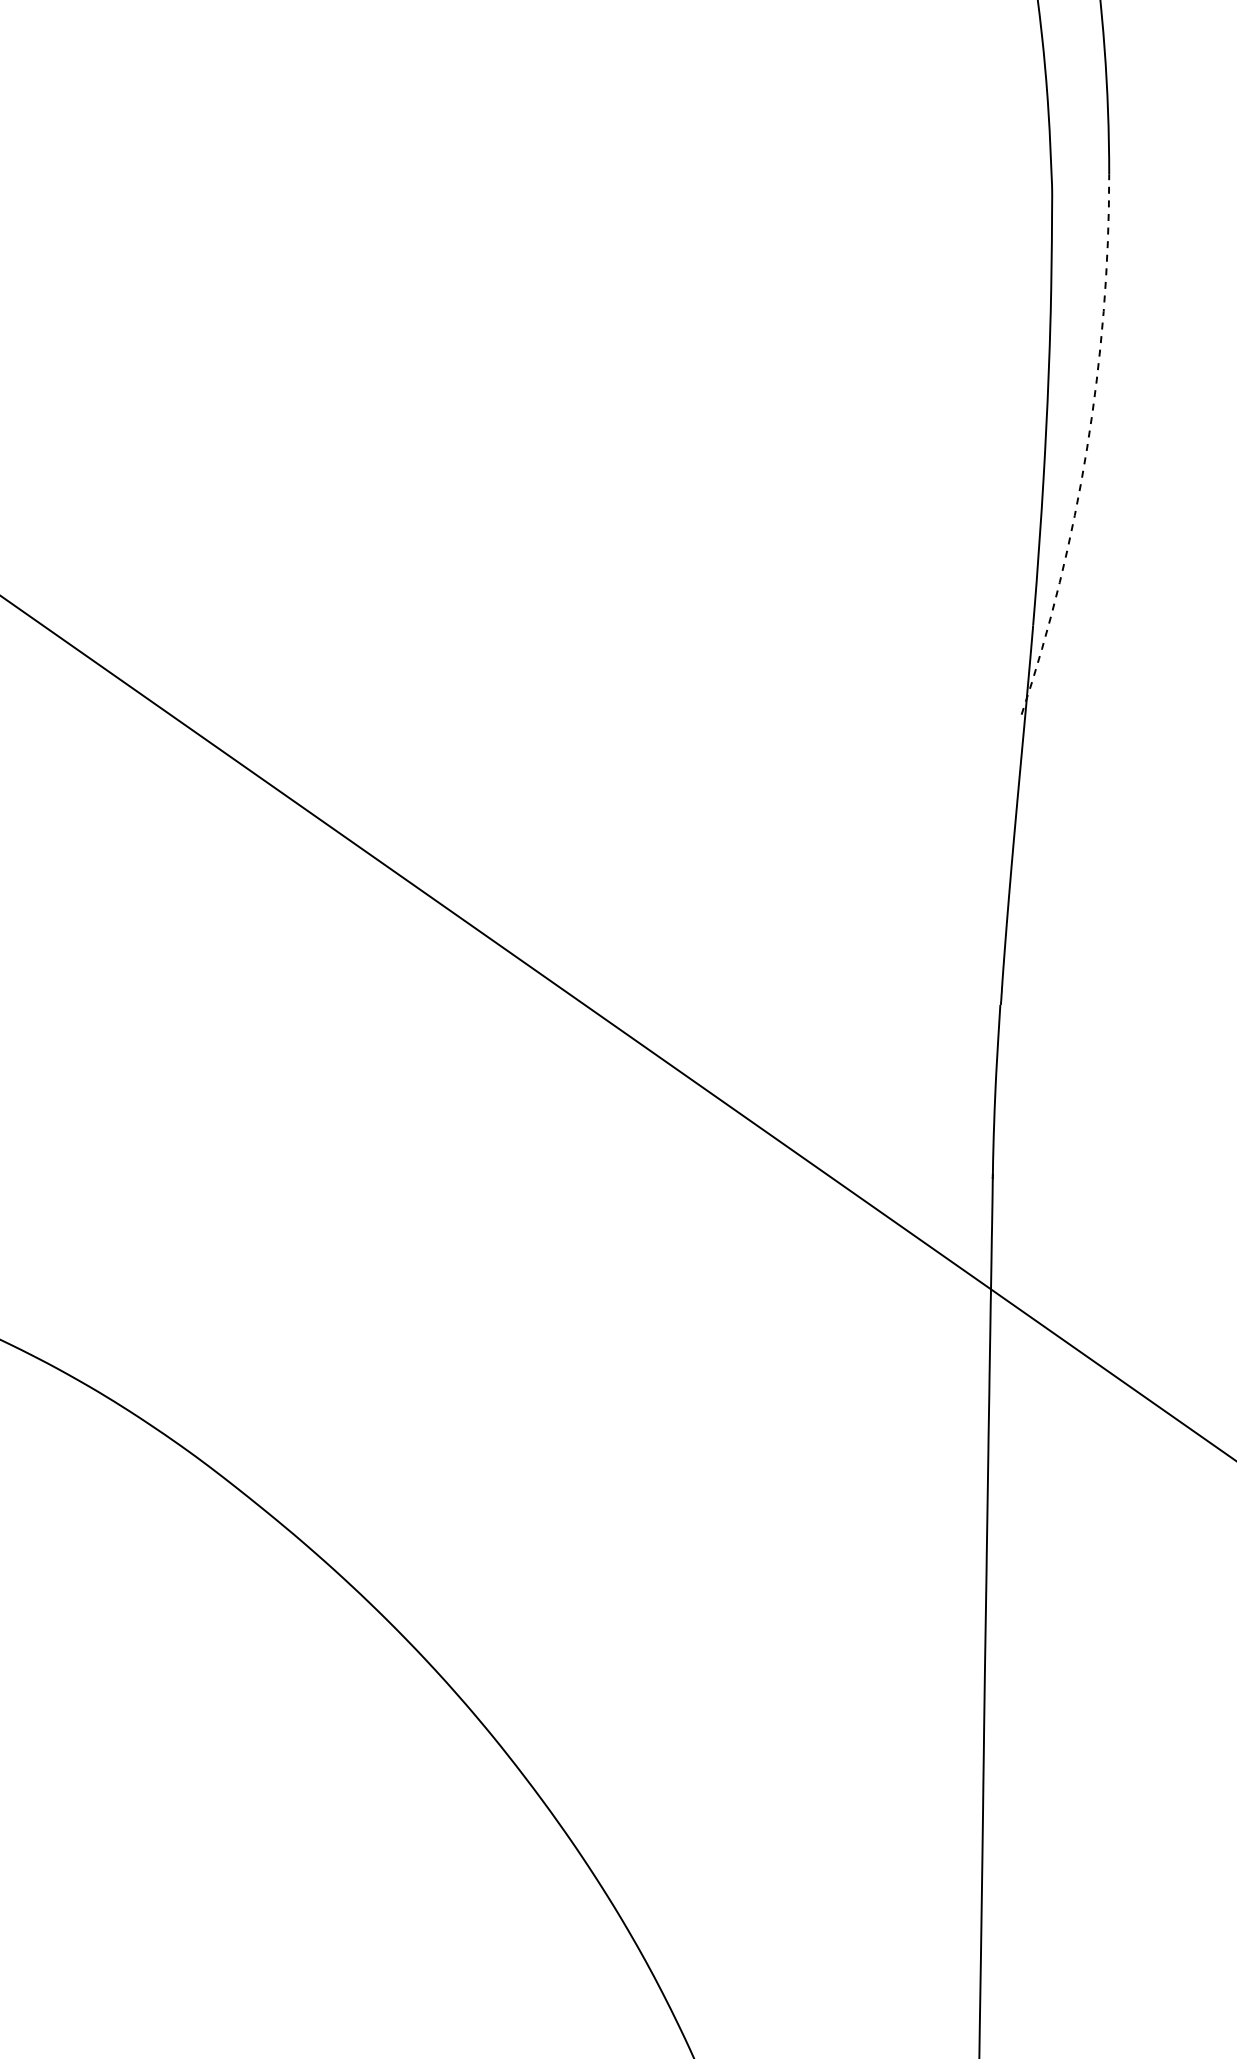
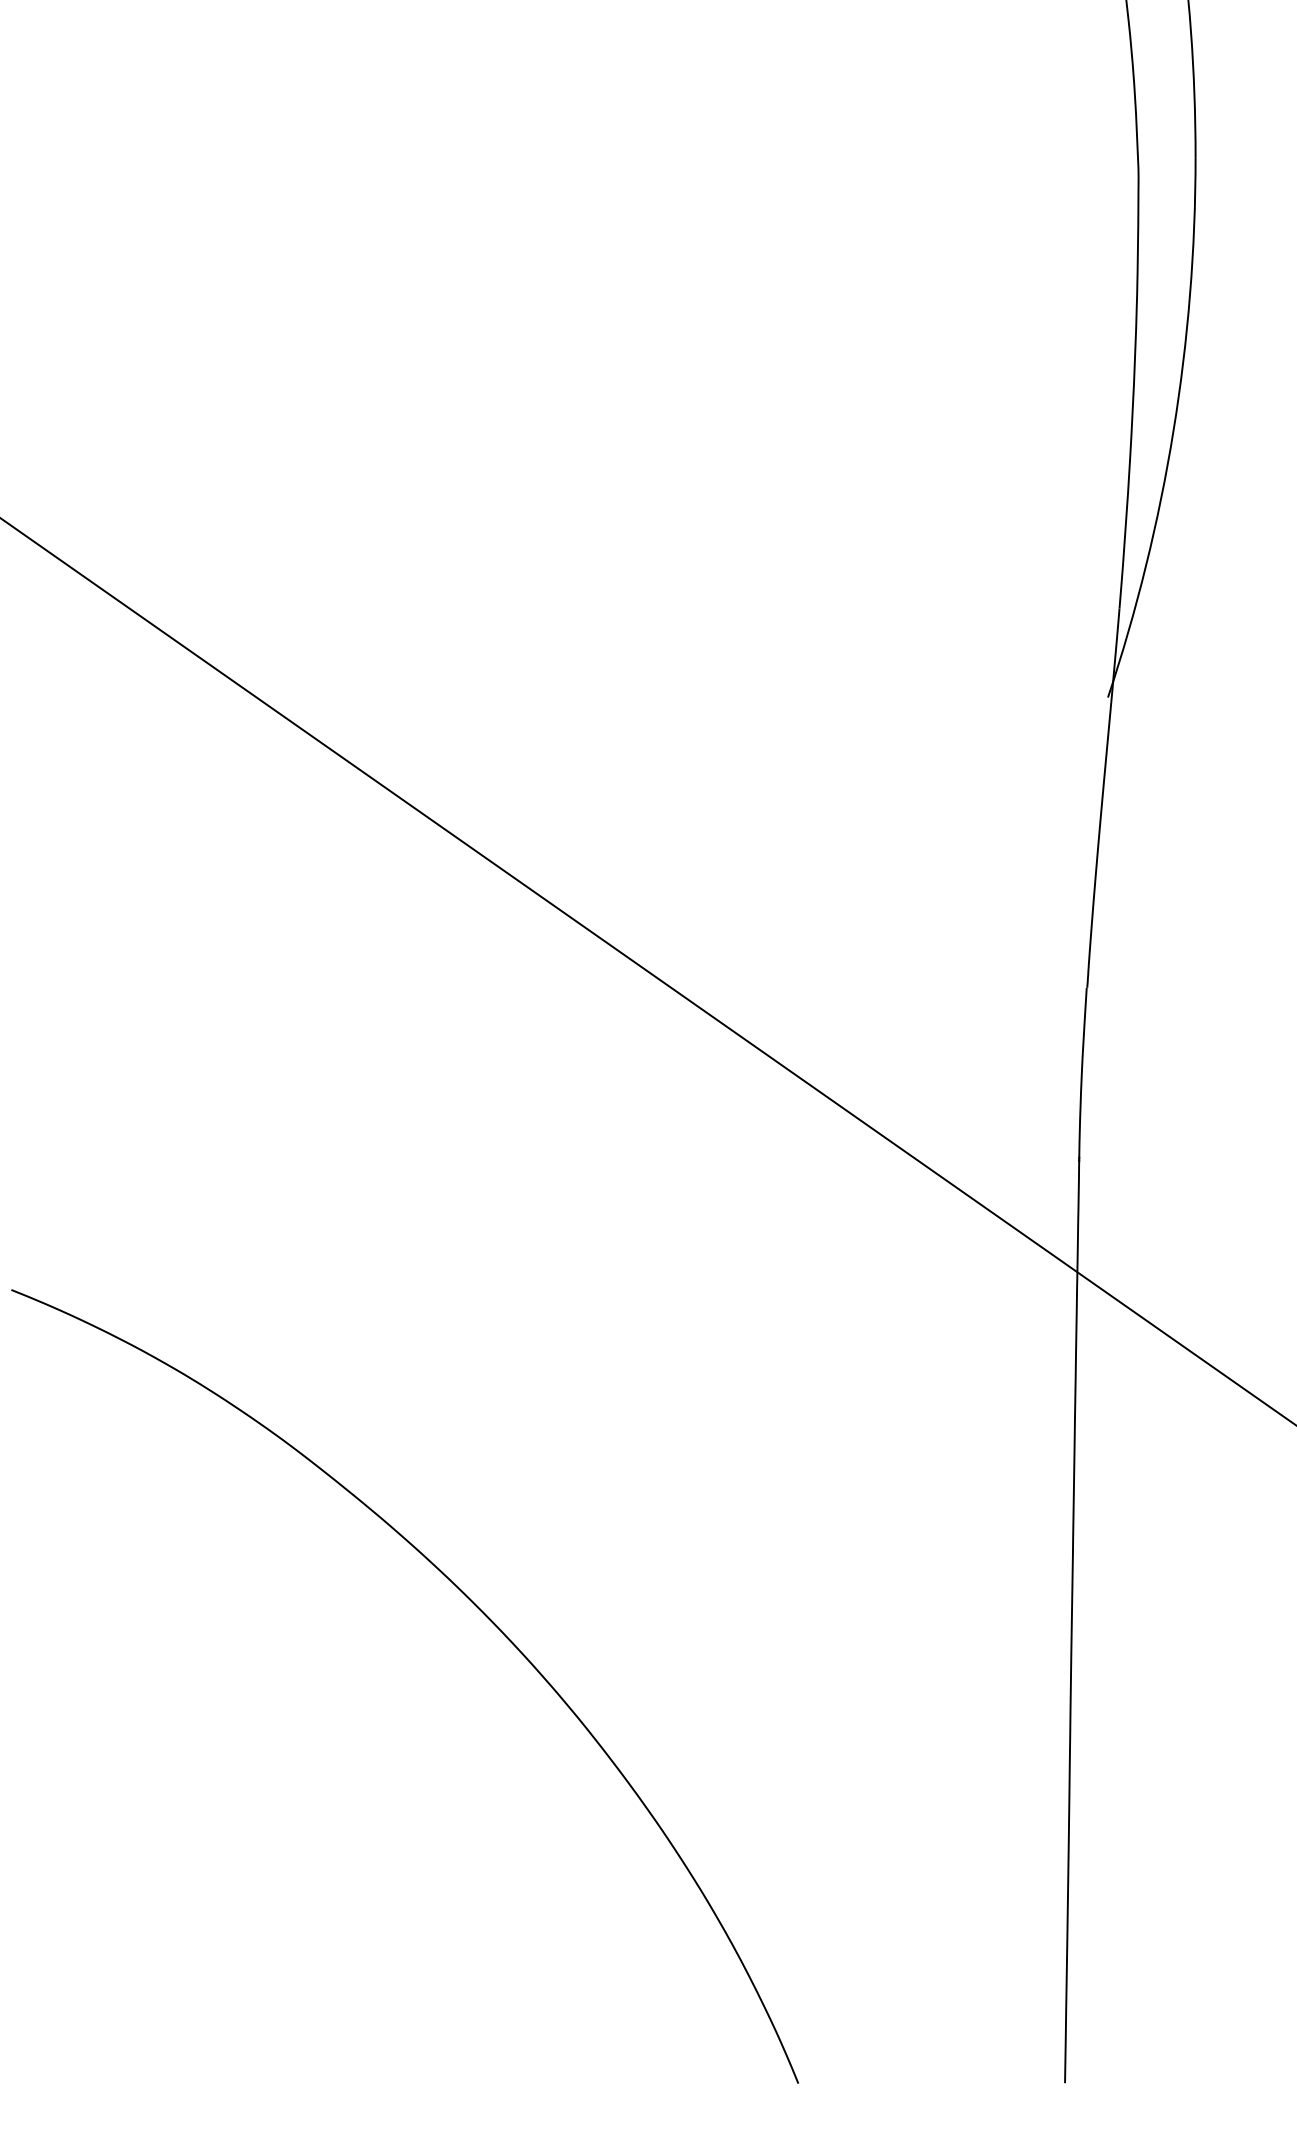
arc: (1087, 447) -> (1173, 430), dashed -> solid

